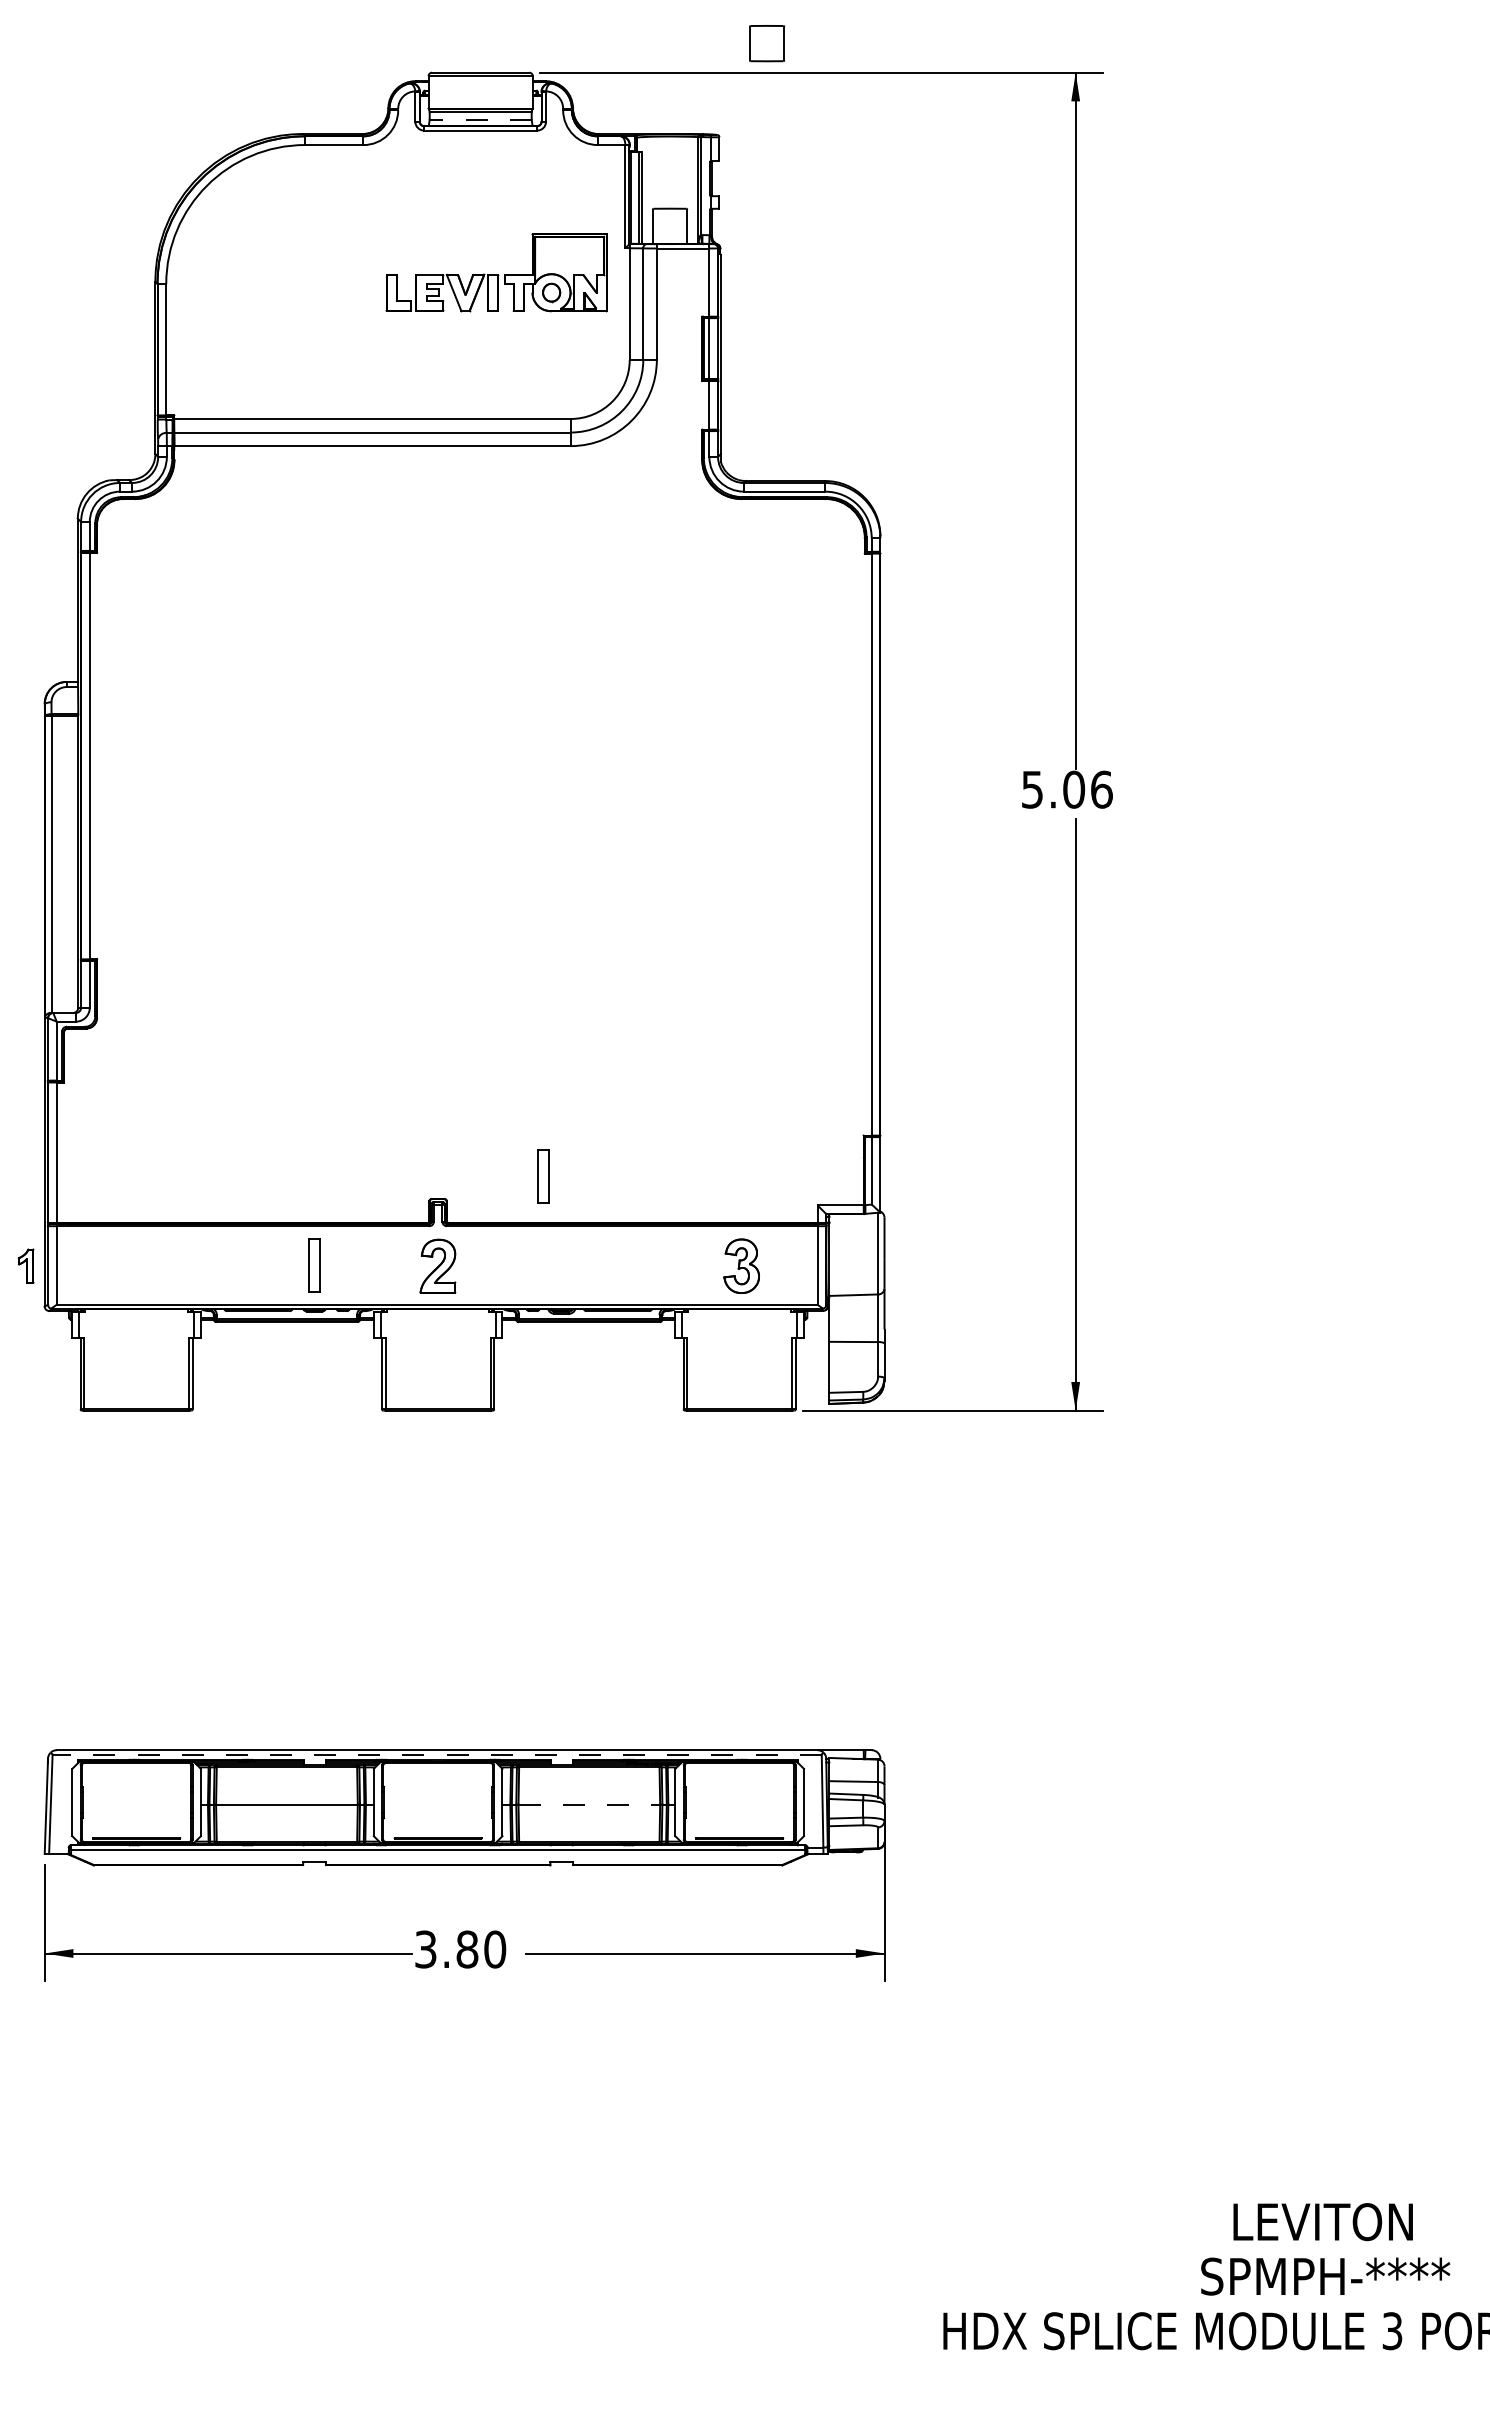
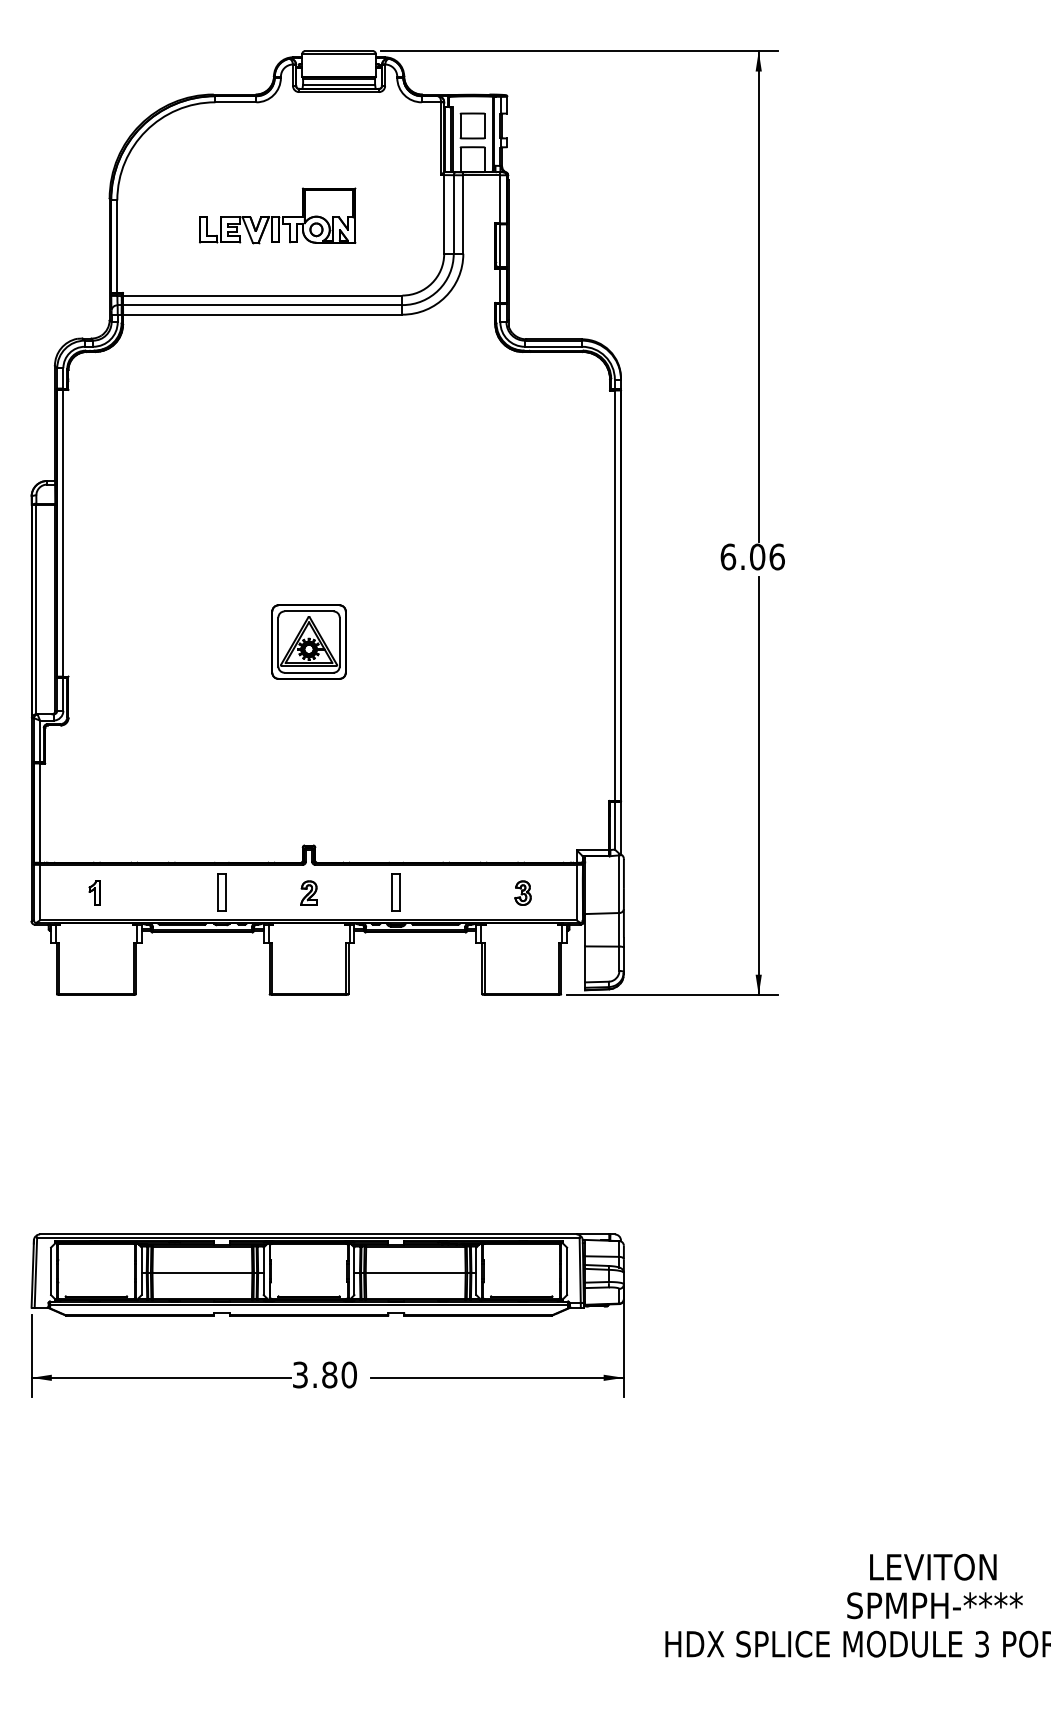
part: (767, 43) -> (472, 125), moved
line: (480, 120) -> (338, 85), dashed -> solid
part: (496, 272) -> (277, 215), moved
text: (1032, 789) -> (728, 556), 5.06 -> 6.06
part: (438, 910) -> (309, 642), added
part: (543, 1176) -> (396, 892), moved
part: (25, 1265) -> (94, 892), moved
part: (437, 1265) -> (308, 892), size x0.62
part: (741, 1266) -> (523, 893), size x0.62
line: (437, 1754) -> (308, 1237), dashed -> solid
line: (589, 1804) -> (415, 1272), dashed -> solid

